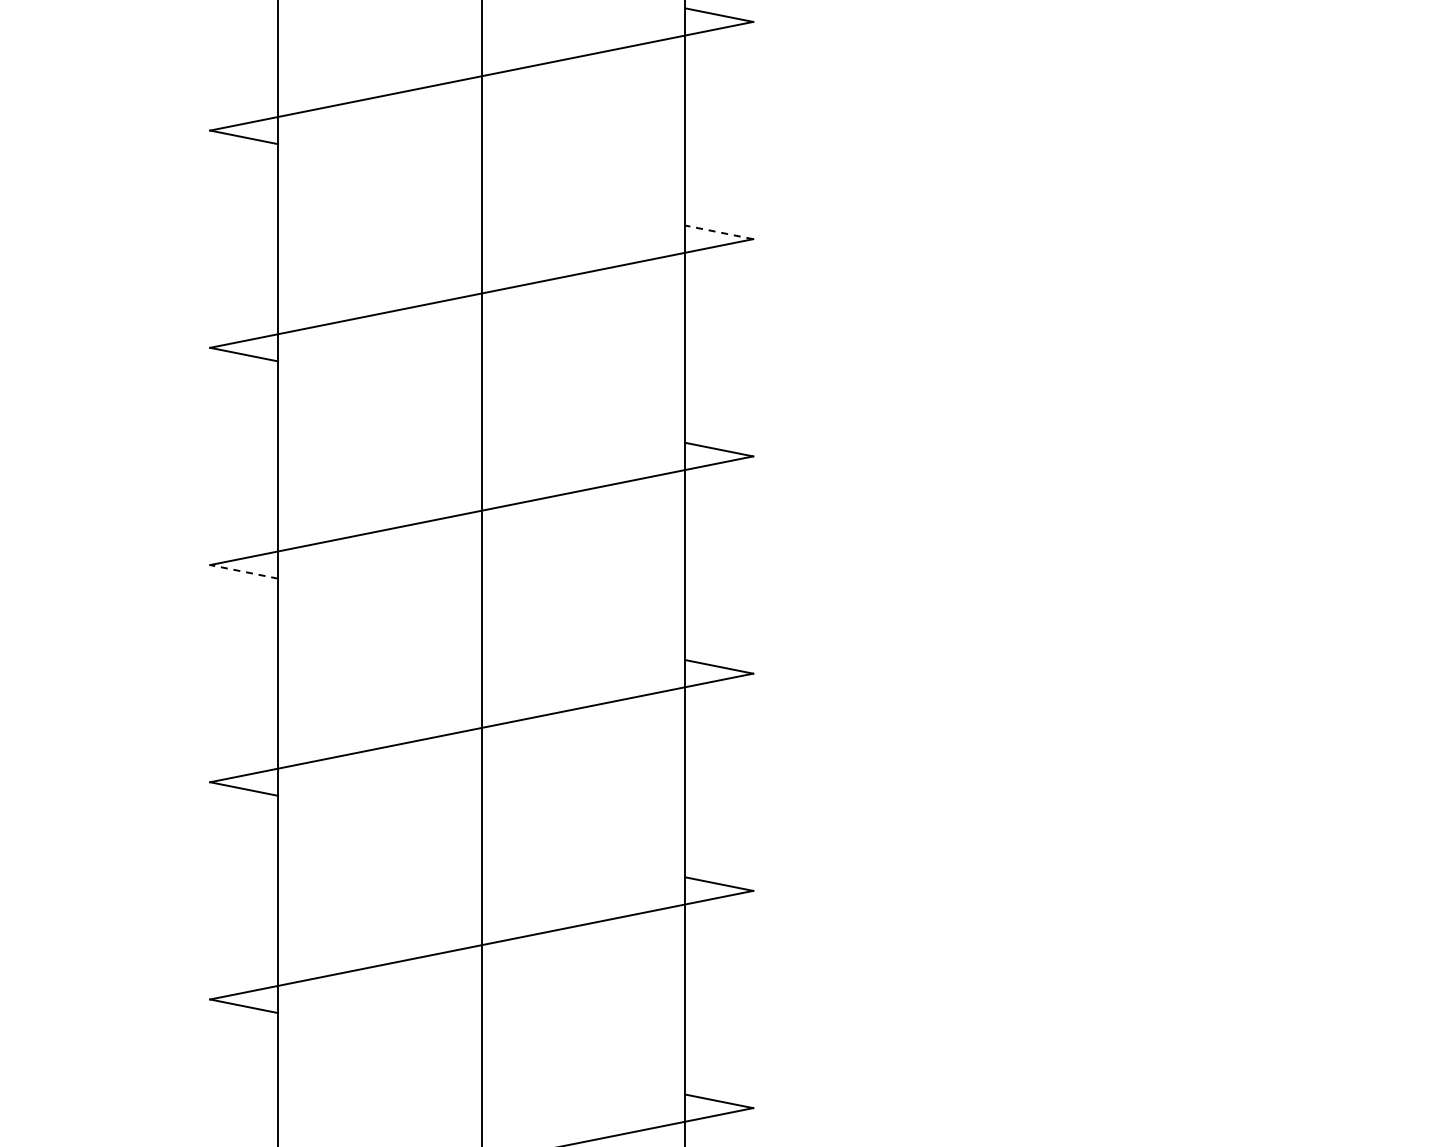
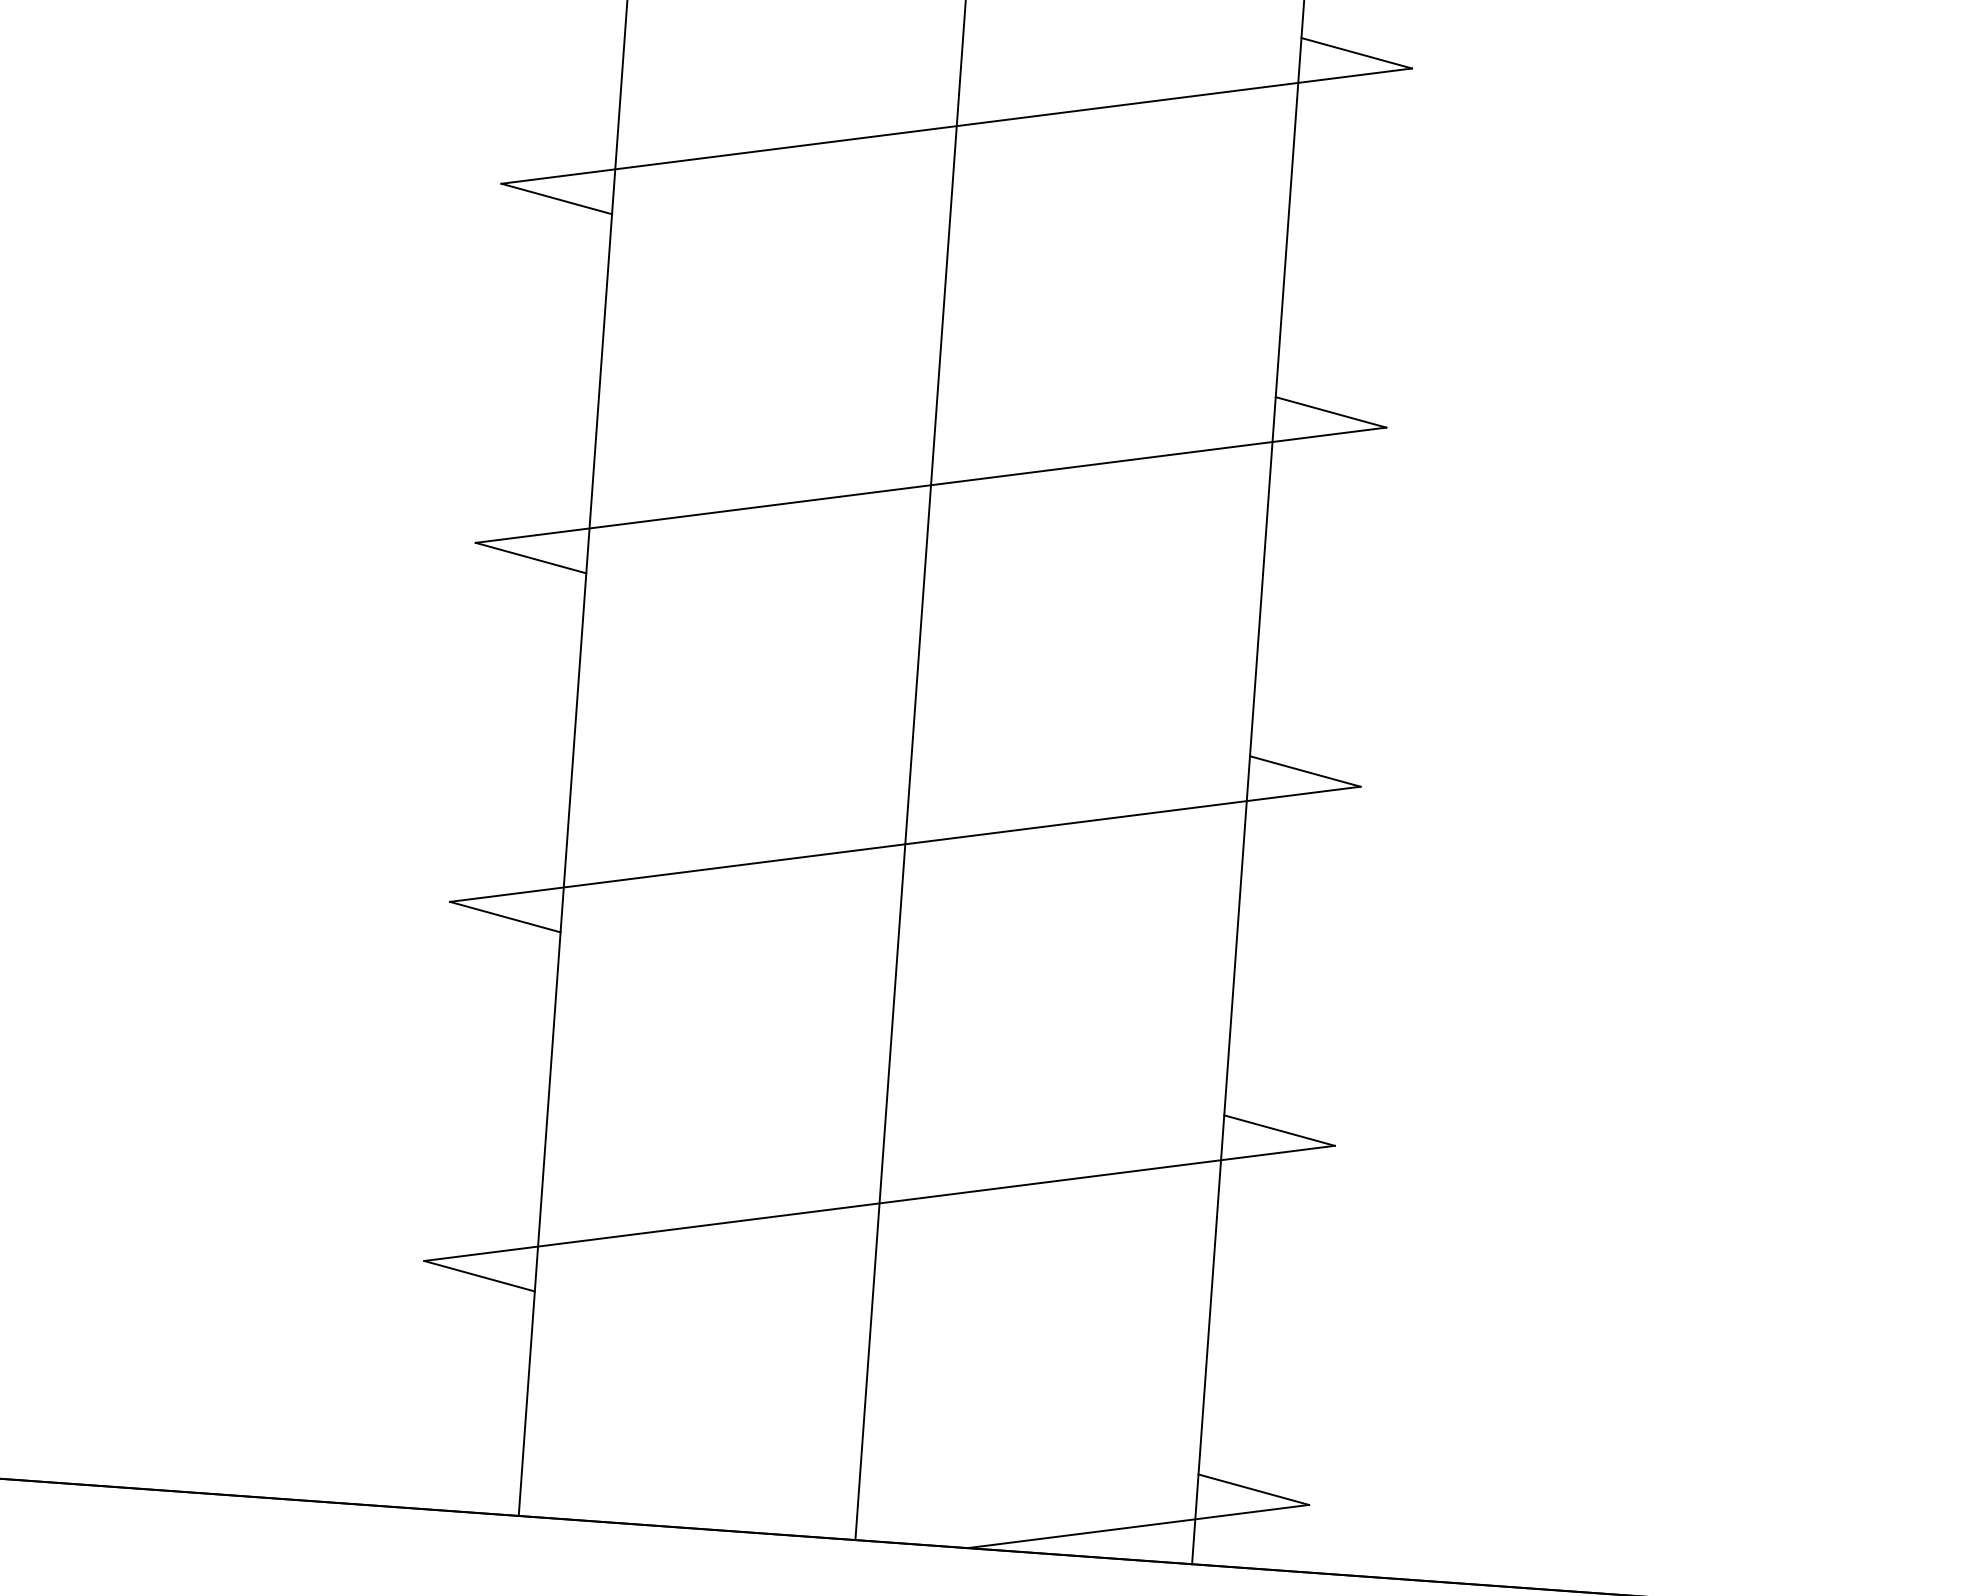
line: (719, 232) -> (1357, 53), dashed -> solid
line: (244, 571) -> (531, 557), dashed -> solid

